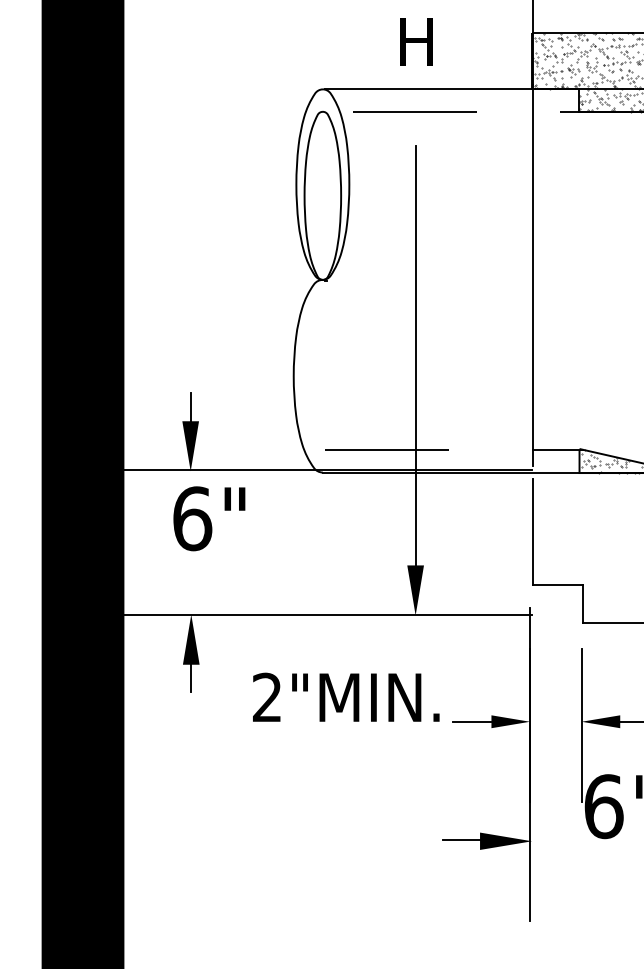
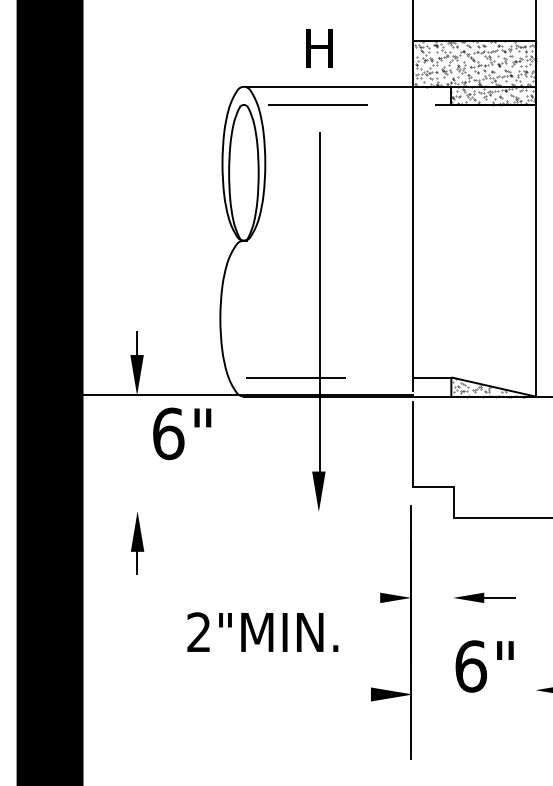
text: (209, 518) -> (182, 433), moved
line: (321, 614) -> (242, 511), removed
text: (345, 696) -> (262, 631), moved
line: (472, 721) -> (364, 597), removed
line: (582, 724) -> (453, 600), removed
line: (462, 840) -> (356, 693), removed

